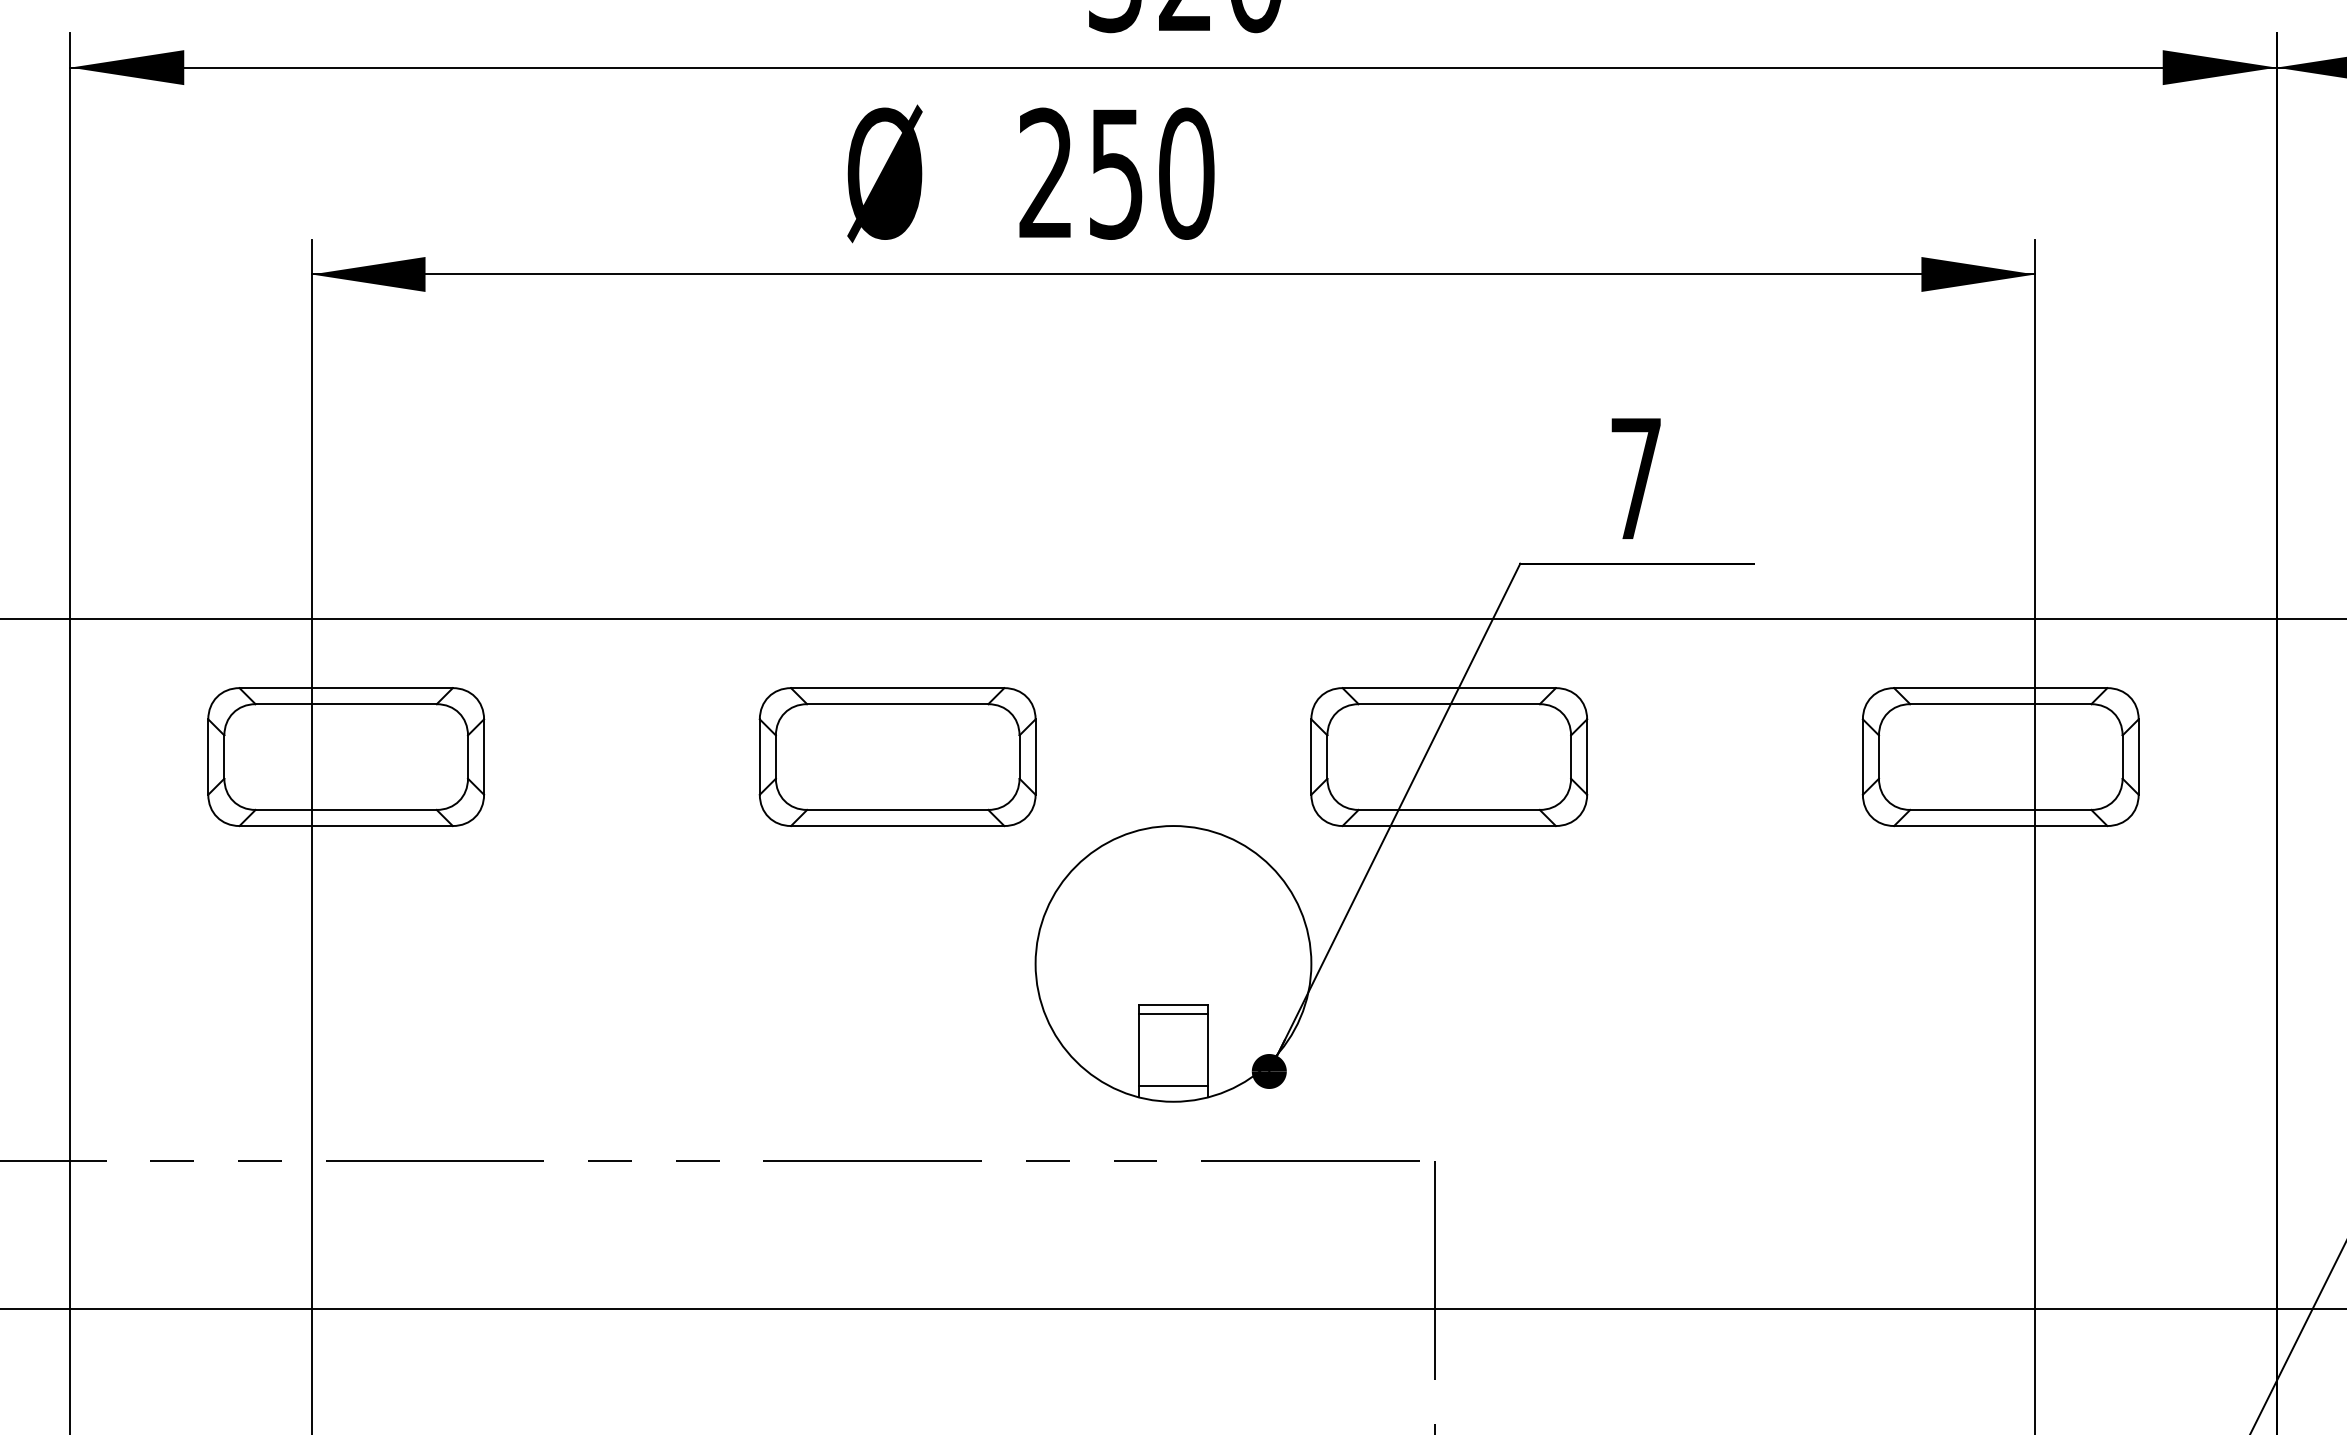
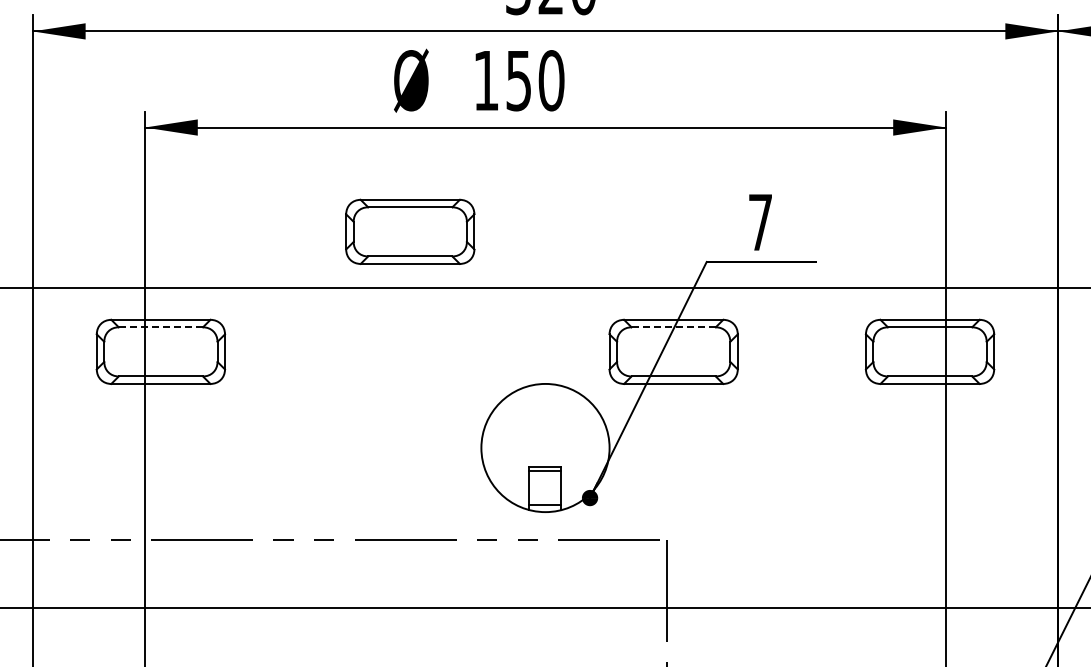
text: (1044, 173) -> (485, 80), 250 -> 150
line: (347, 704) -> (161, 327), solid -> dashed
line: (1451, 704) -> (674, 327), solid -> dashed
part: (898, 756) -> (410, 231), moved

